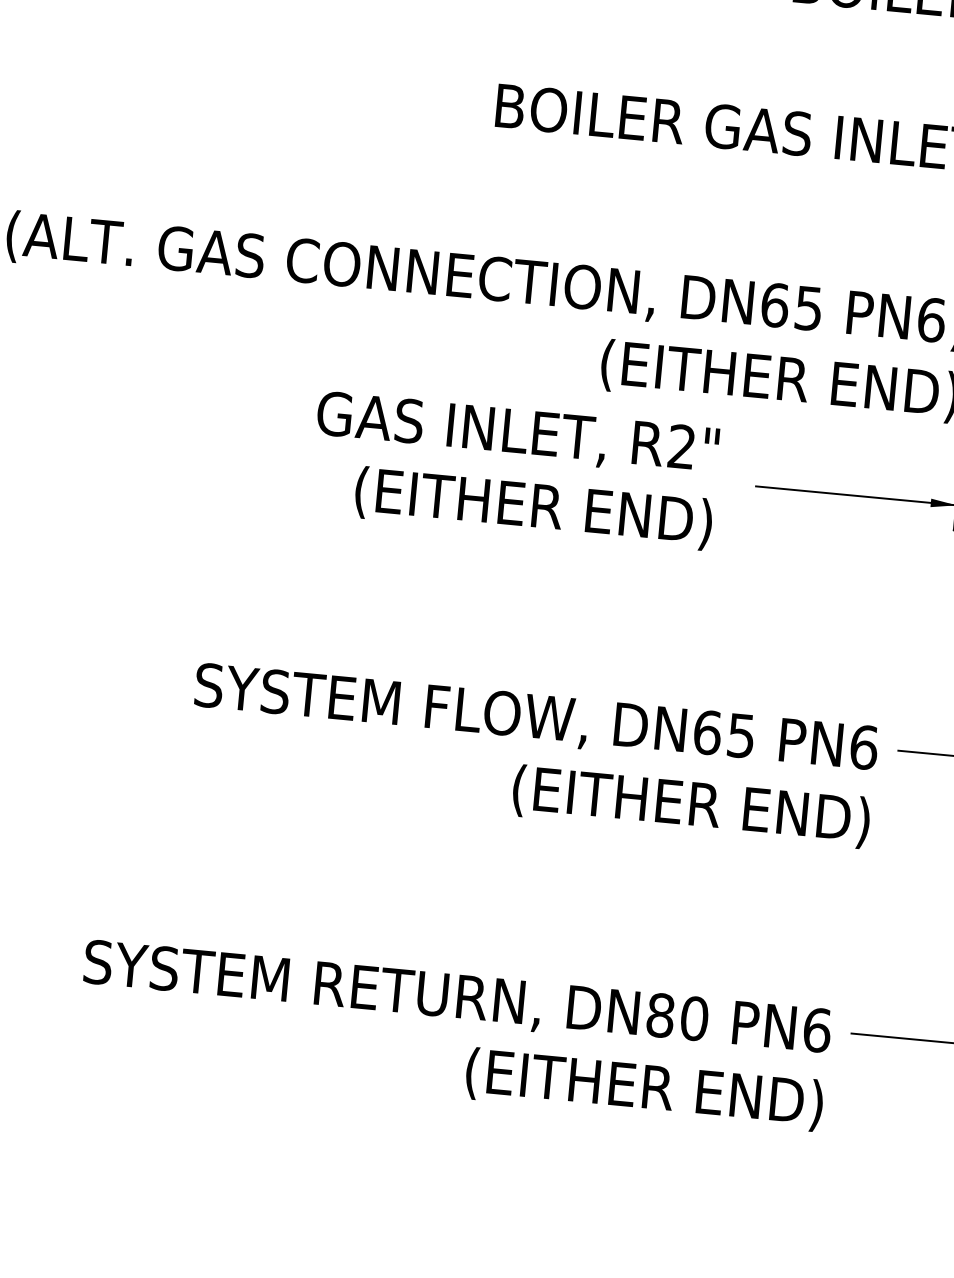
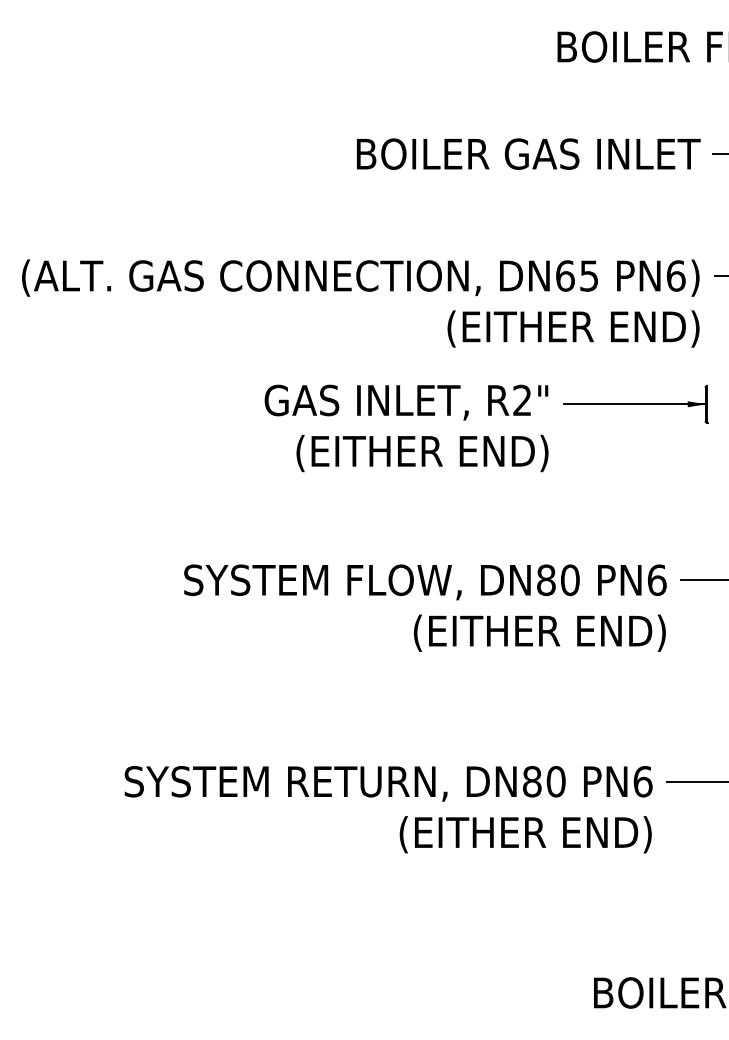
text: (514, 470) -> (406, 428), moved
text: (724, 733) -> (558, 579), DN65 -> DN80

